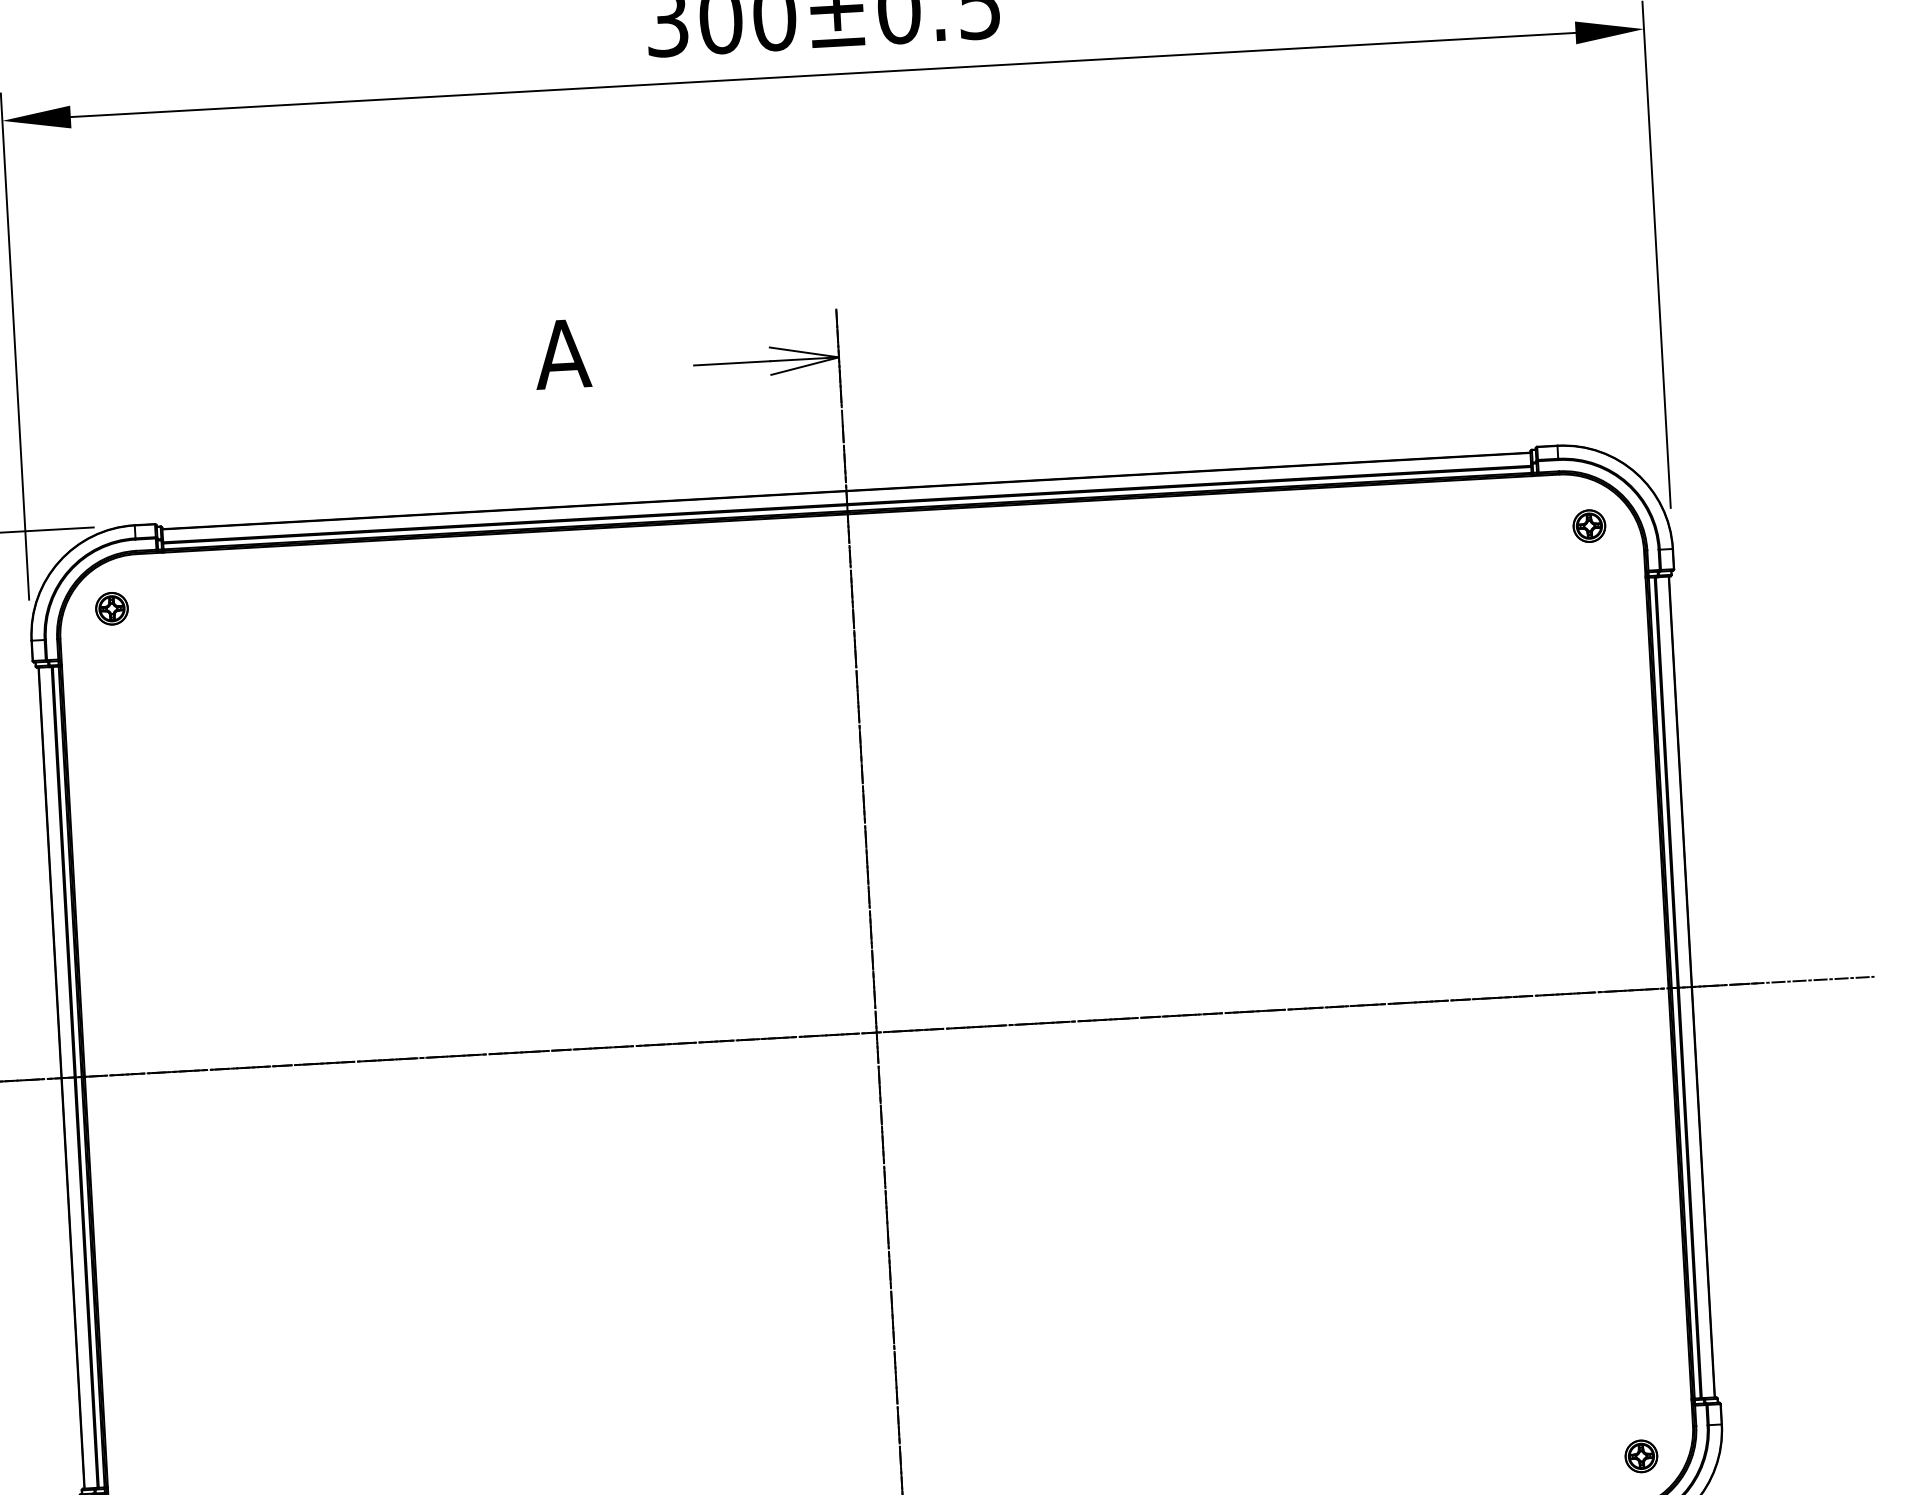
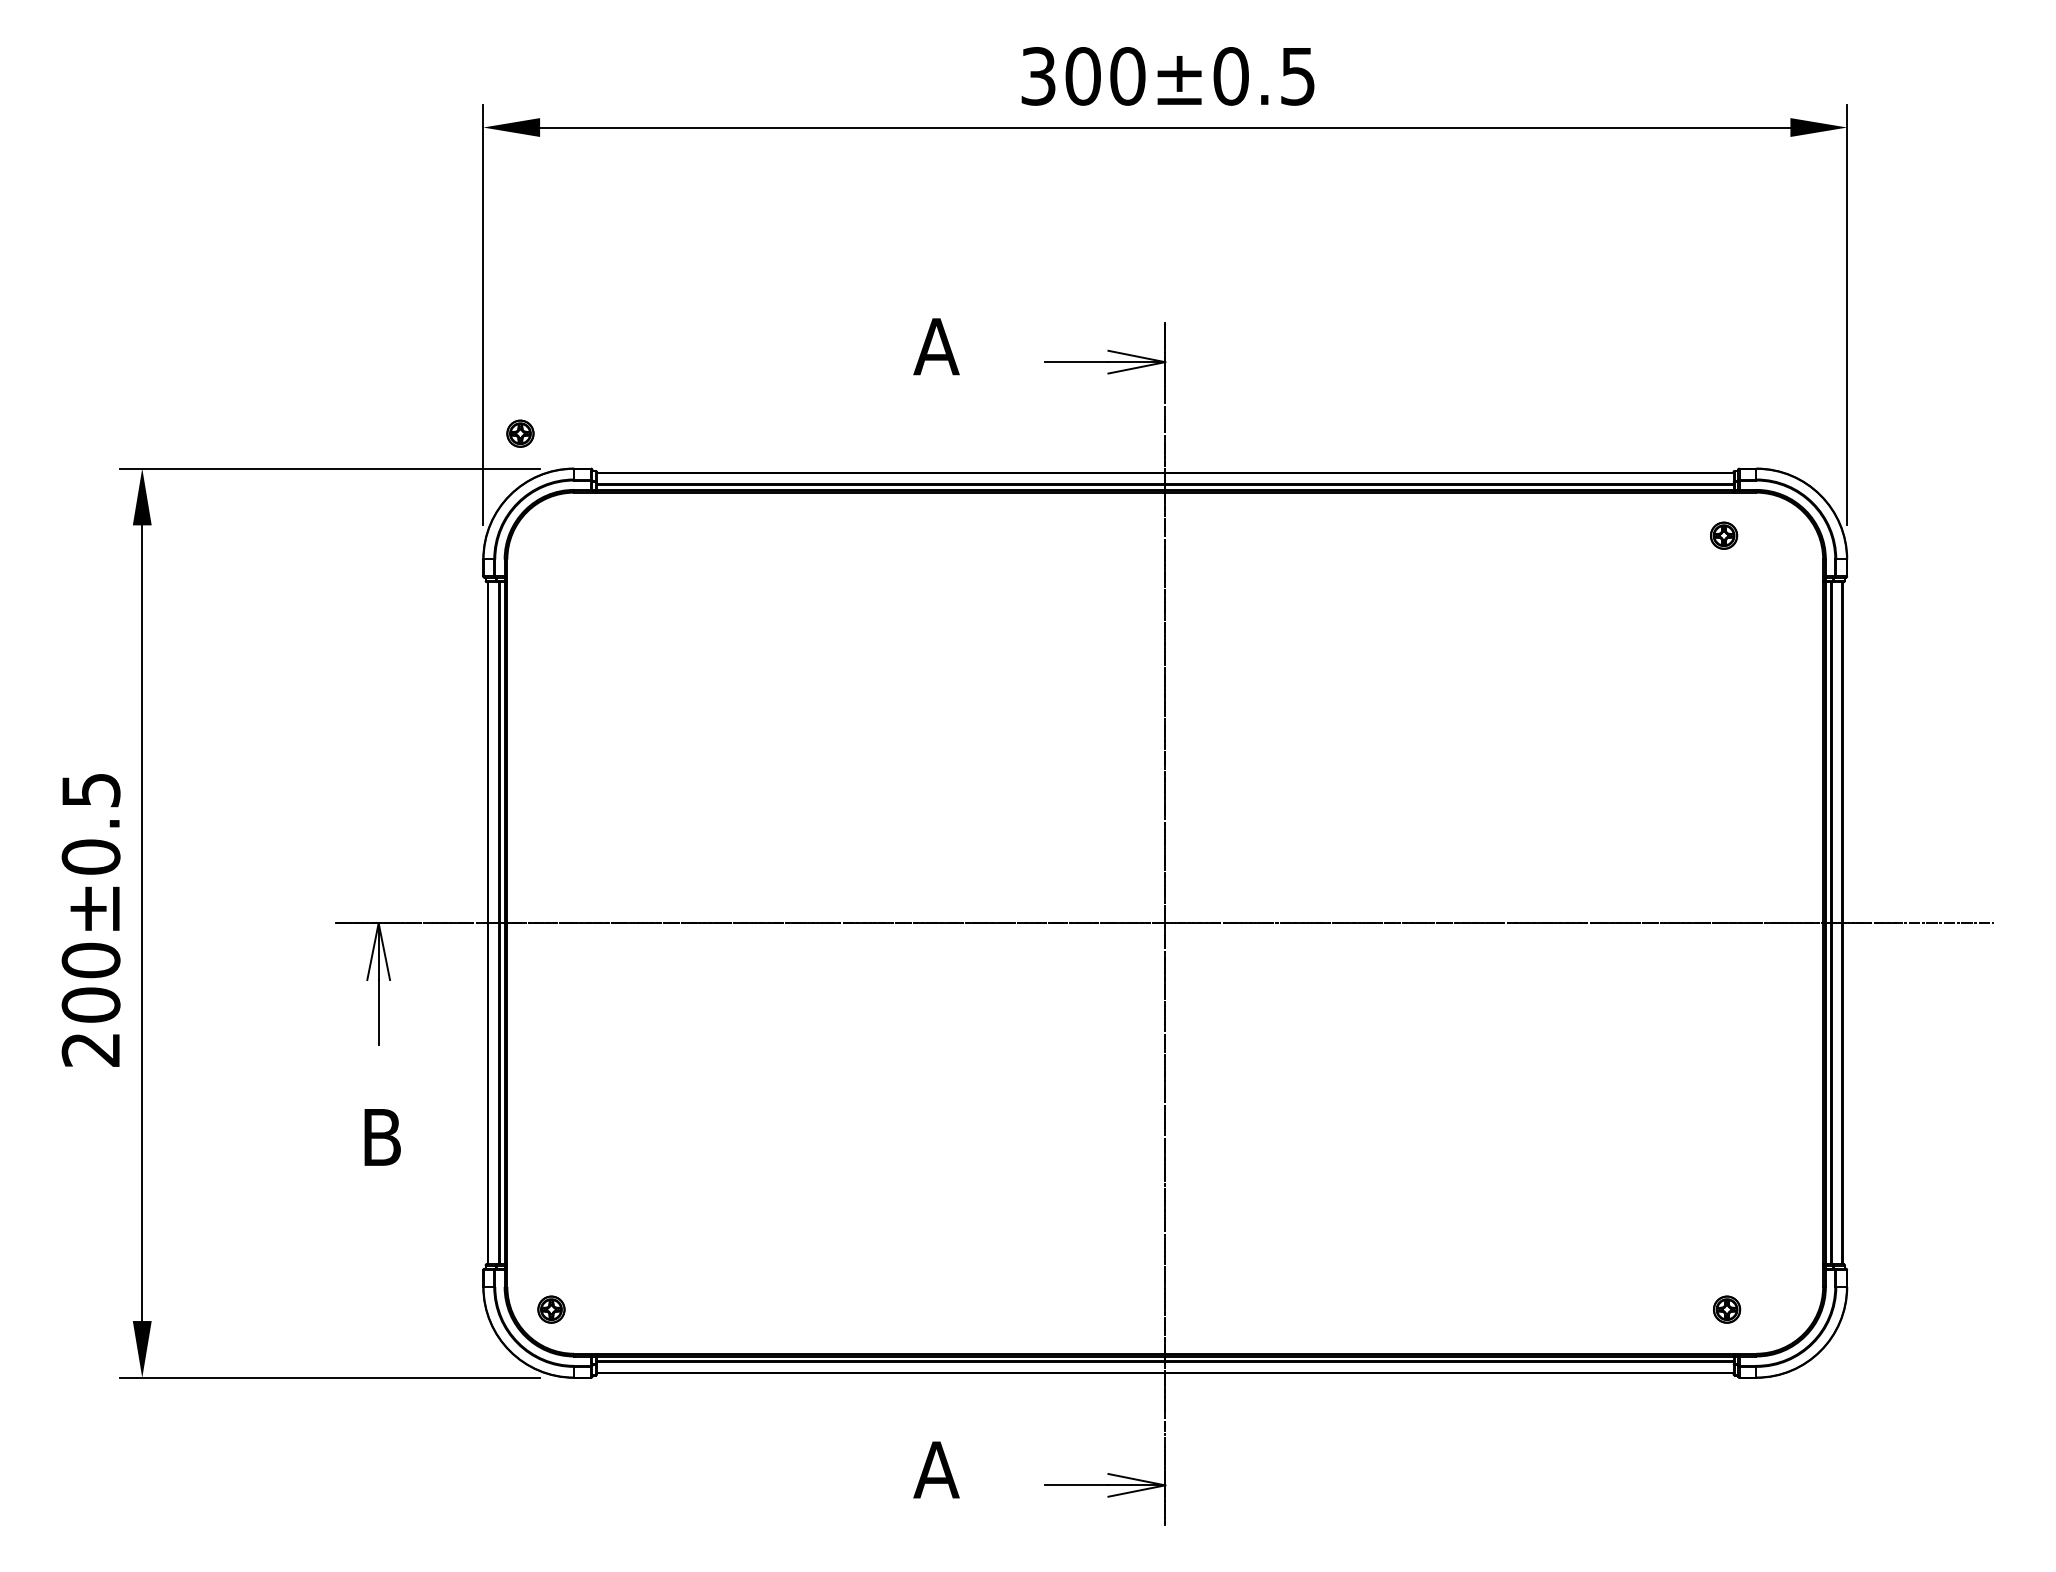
part: (1589, 525) -> (1724, 535), moved
part: (112, 608) -> (520, 433), moved
part: (1641, 1456) -> (1727, 1309), moved

